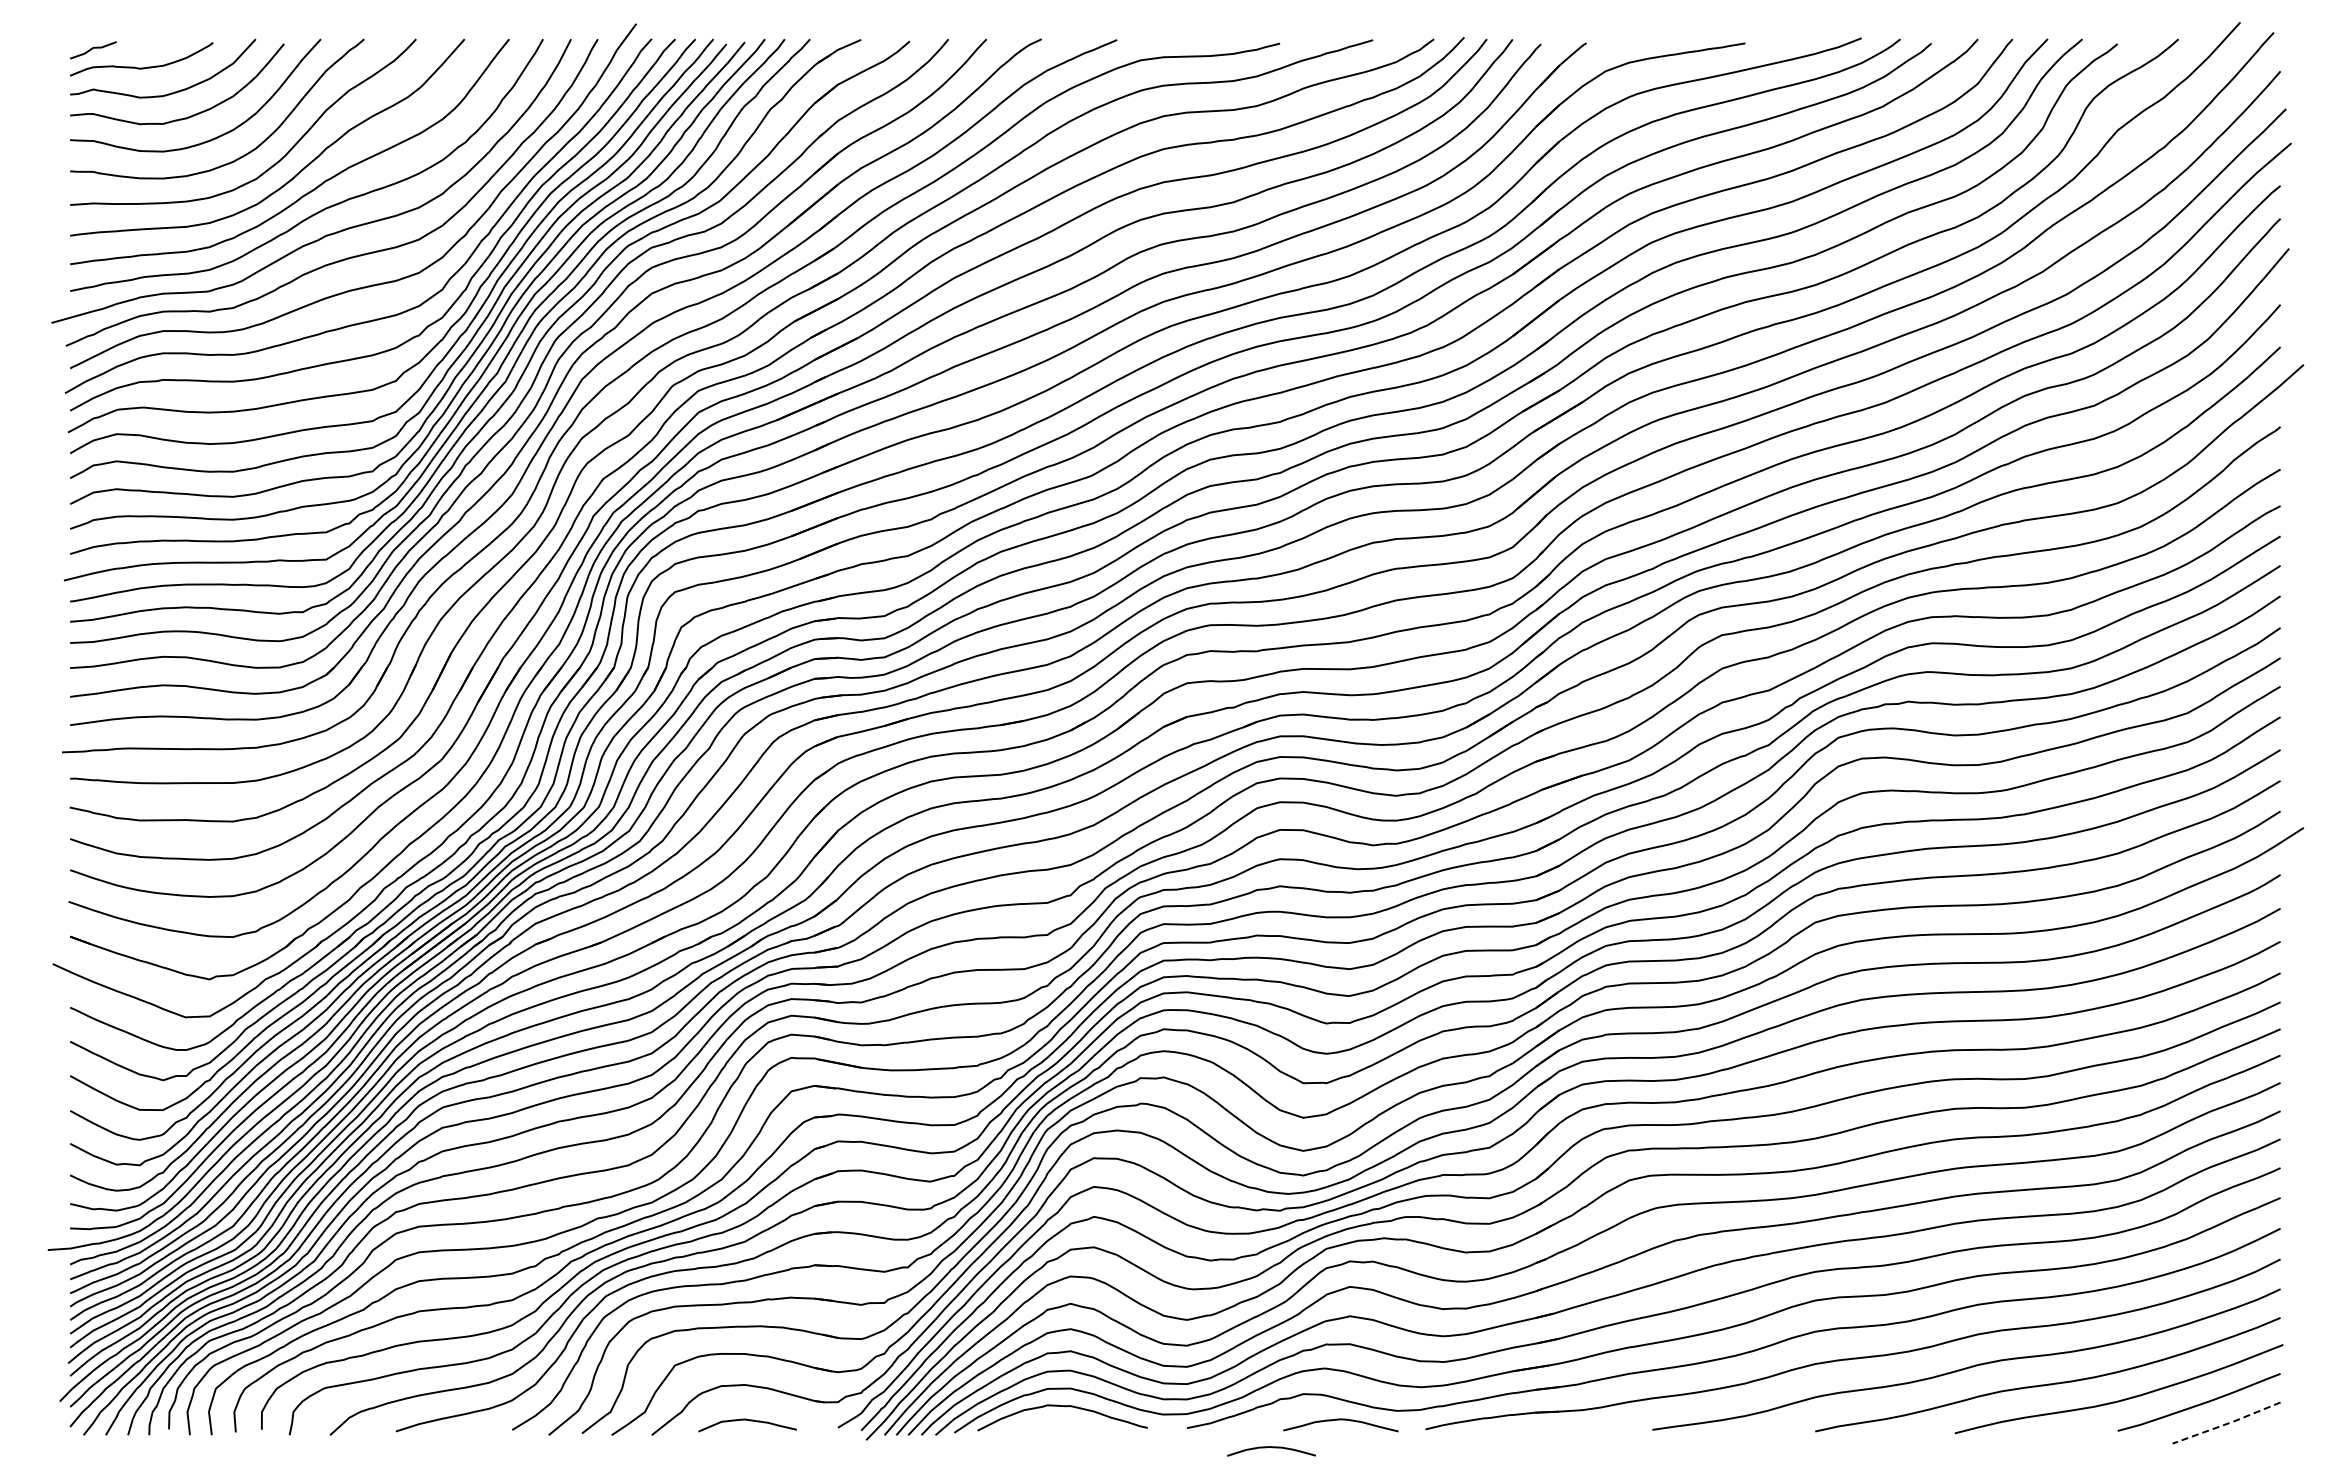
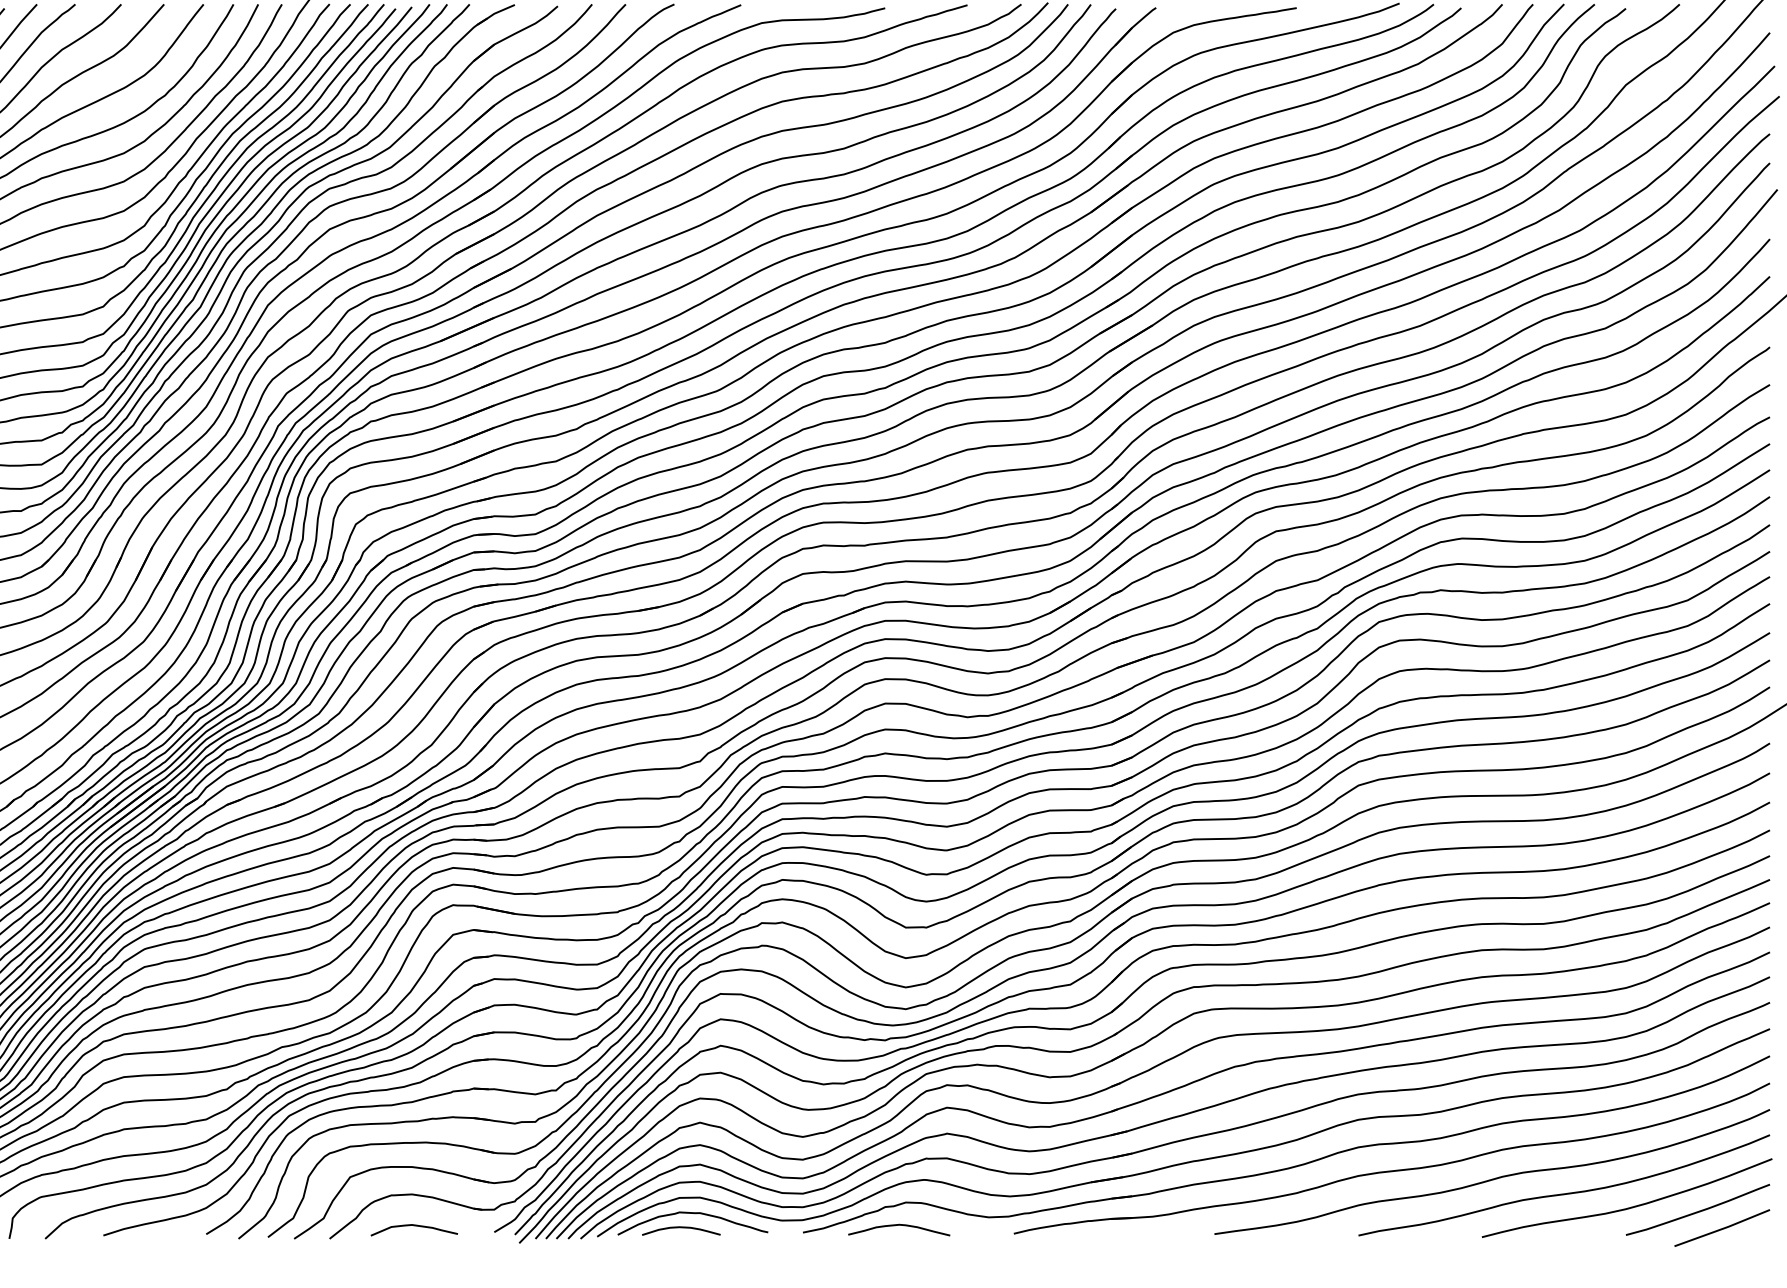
curve: (1340, 1420) -> (898, 1225), moved
line: (2227, 1423) -> (1723, 1228), dashed -> solid
curve: (1272, 1448) -> (682, 1228), moved

